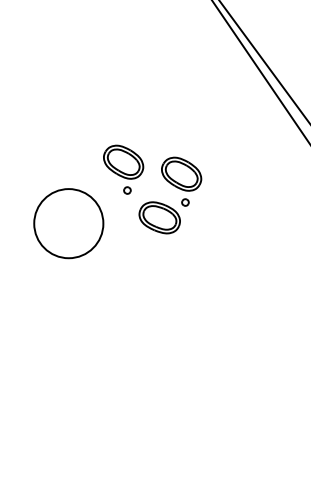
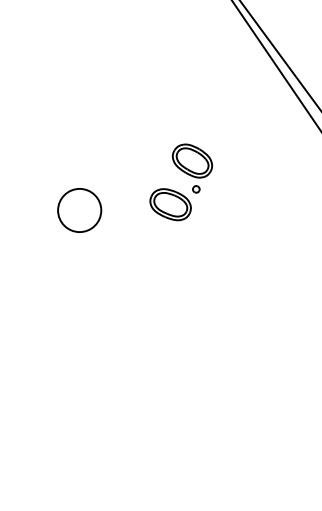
part: (123, 169) -> (134, 156), removed
circle: (68, 223) -> (79, 210), size x0.62

